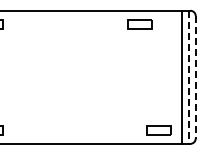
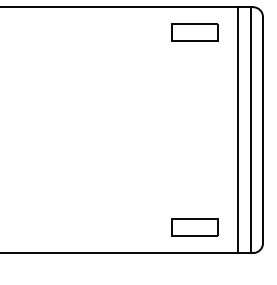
part: (139, 24) -> (194, 32), moved
line: (189, 77) -> (251, 130), dashed -> solid
line: (195, 77) -> (262, 130), dashed -> solid

